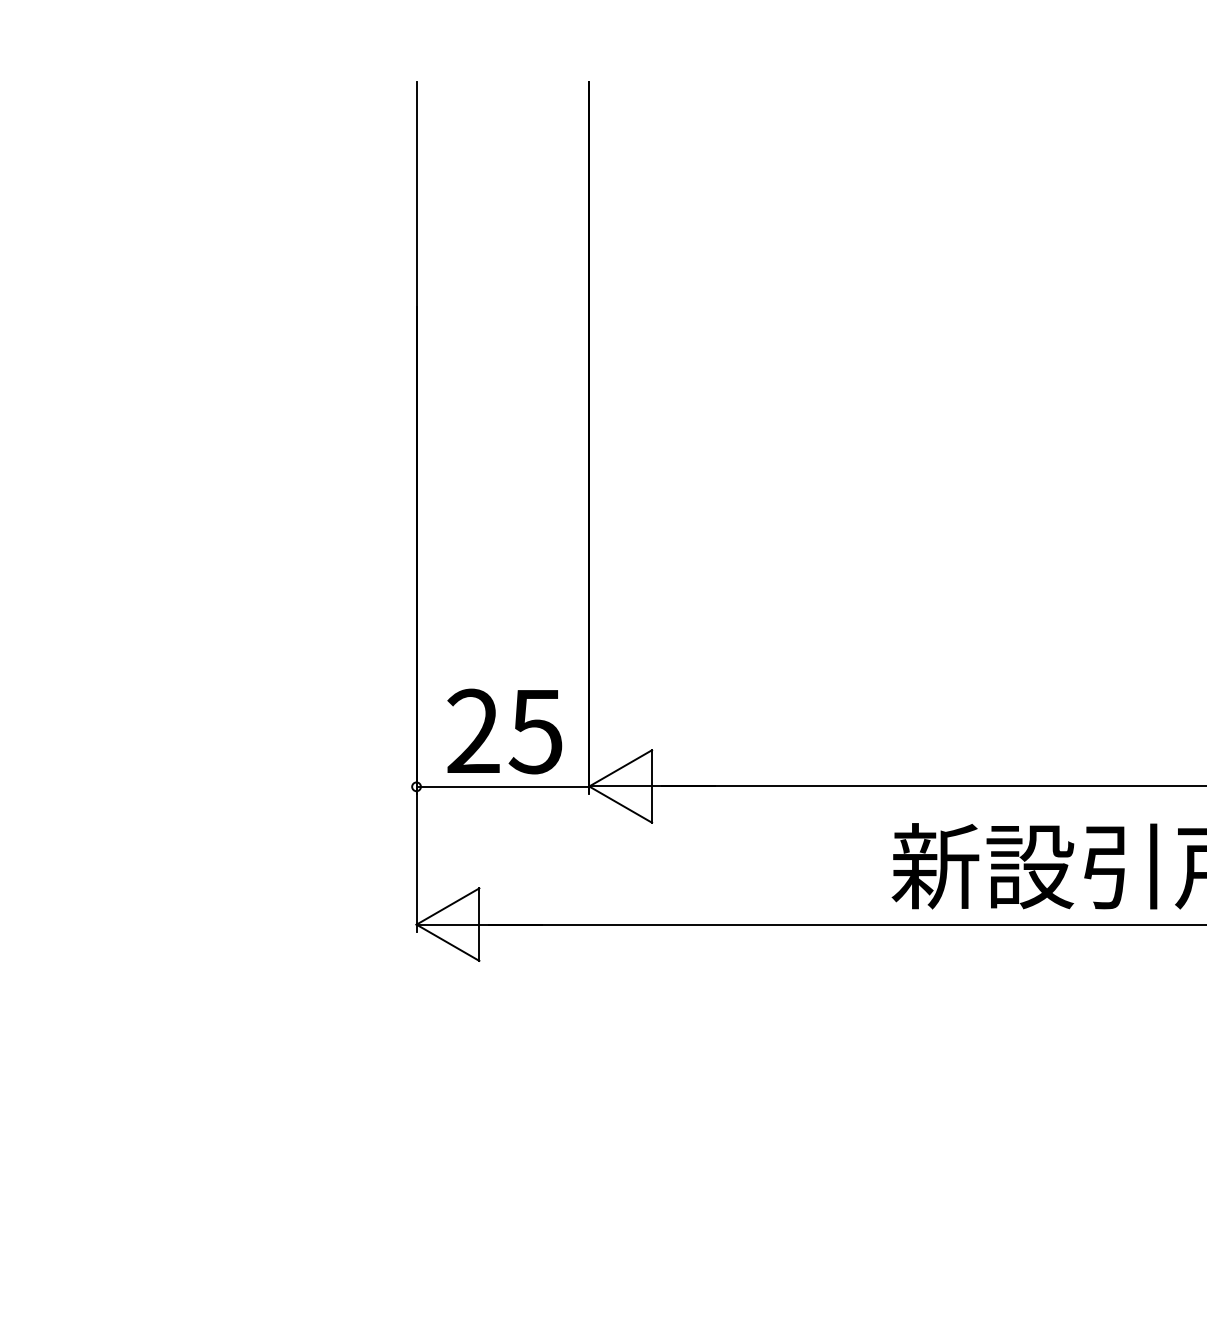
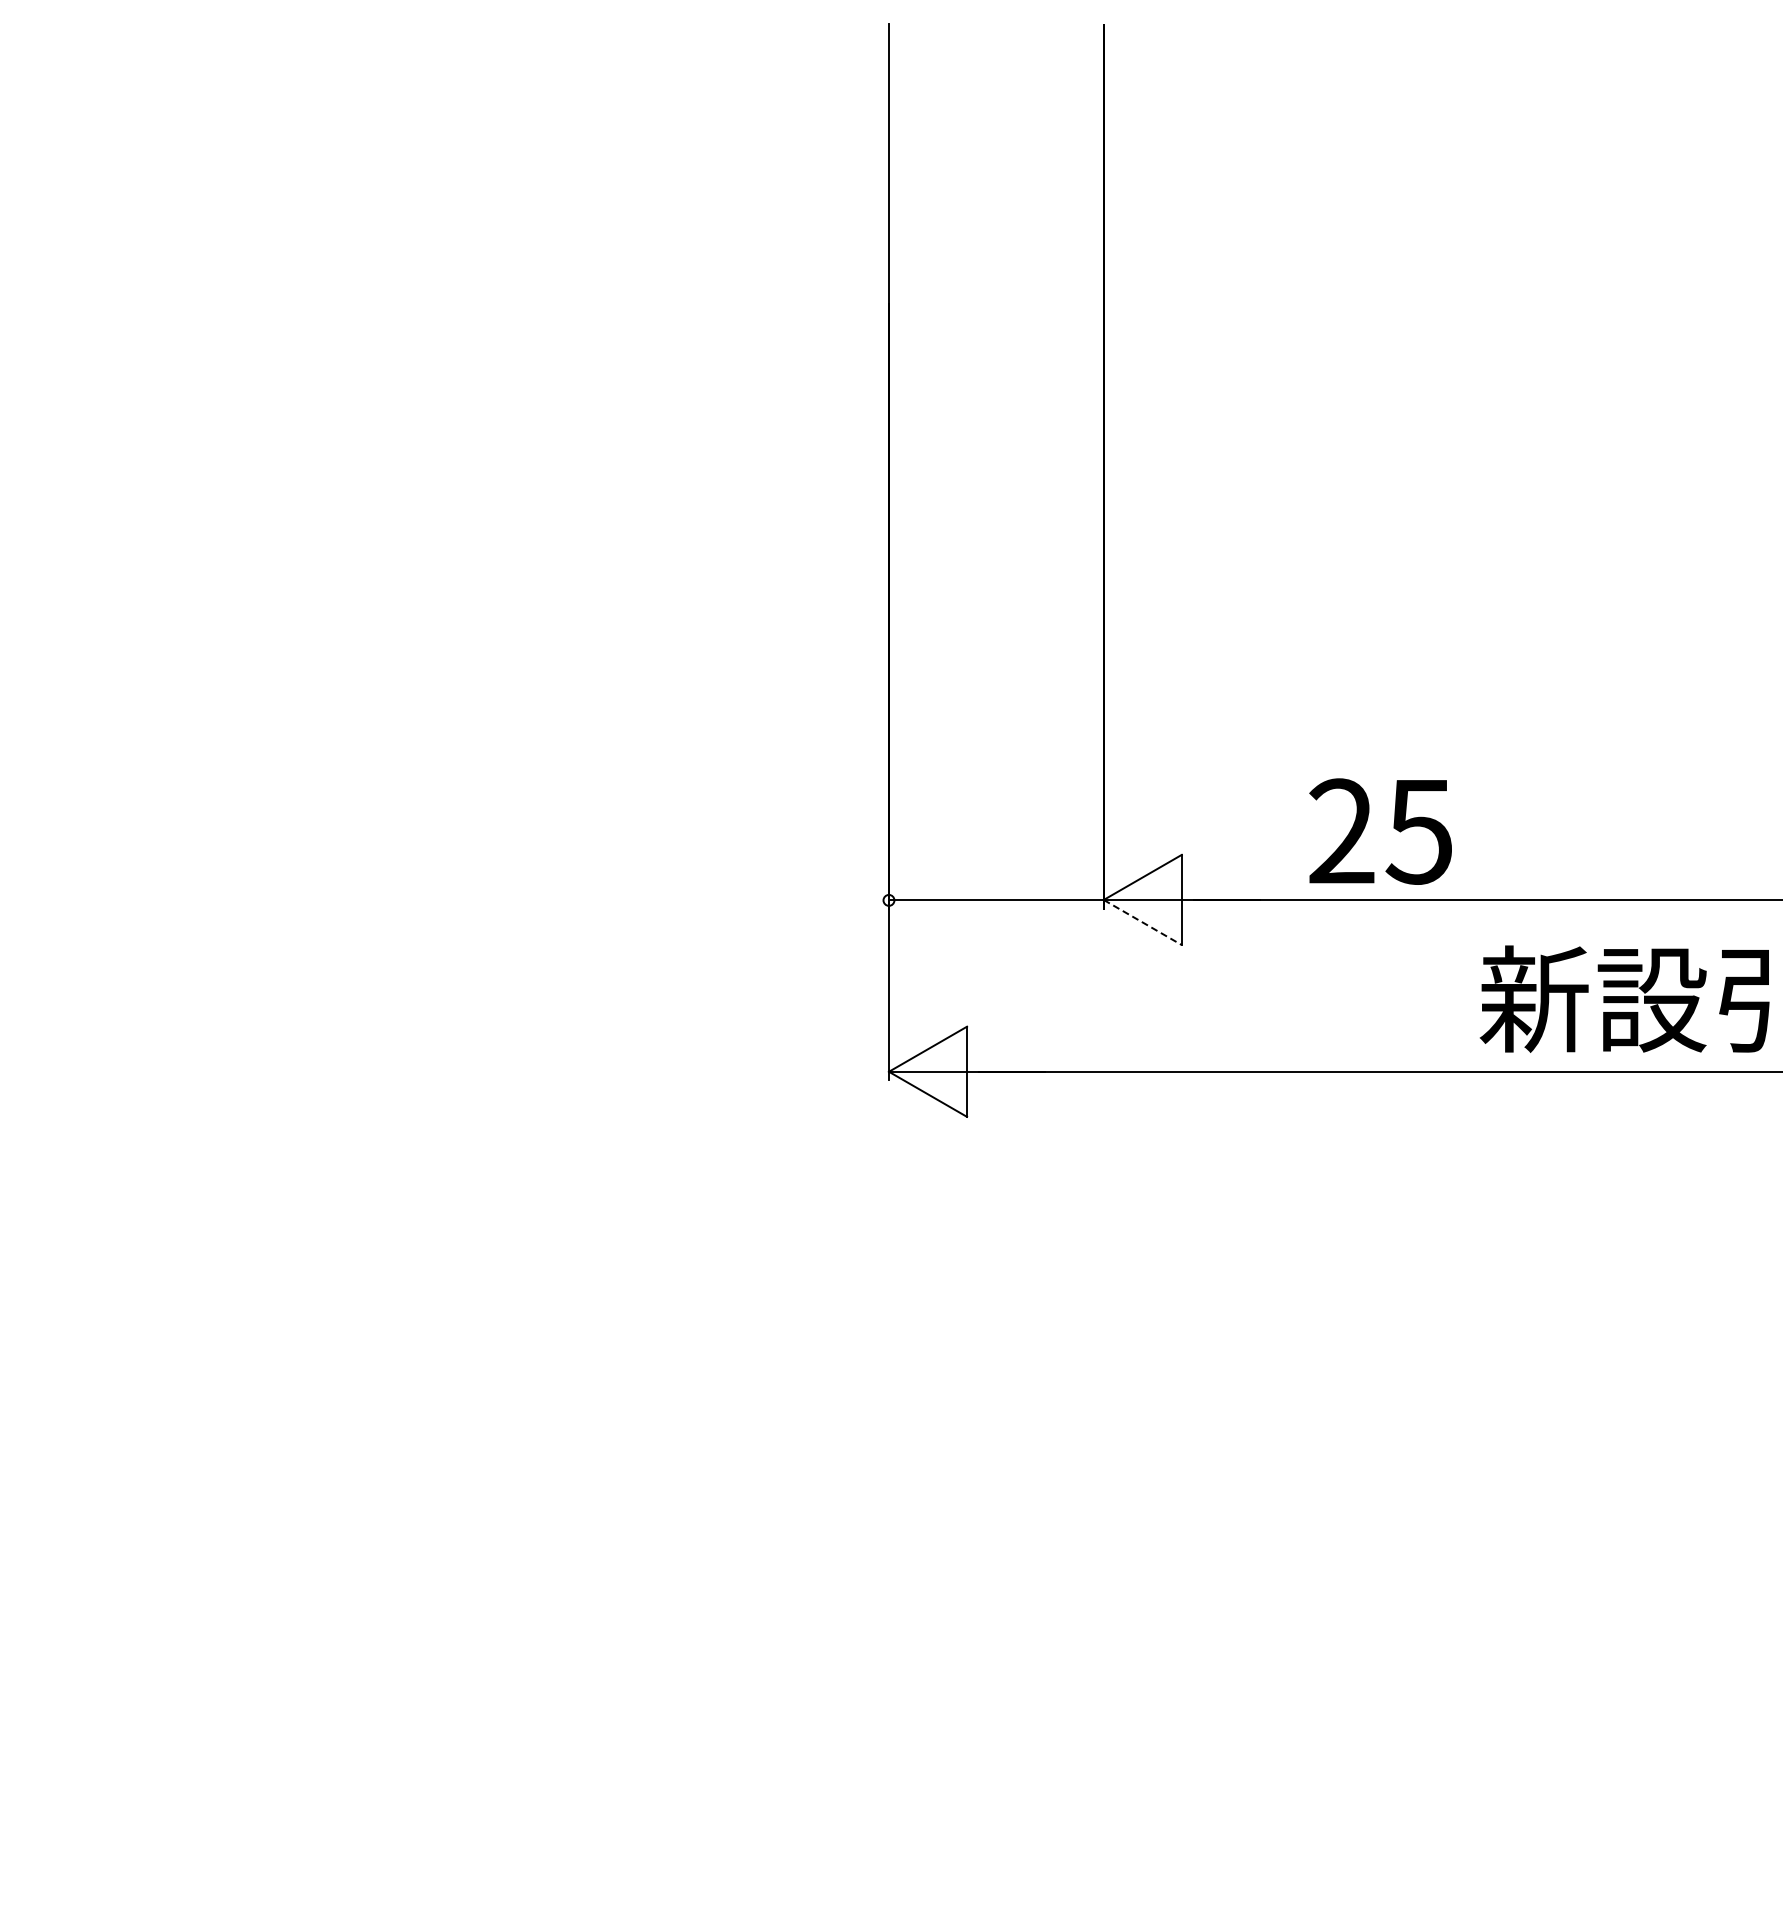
text: (504, 731) -> (1380, 831), moved
line: (621, 804) -> (1143, 922), solid -> dashed

